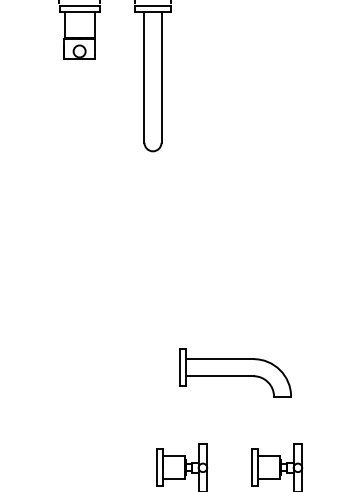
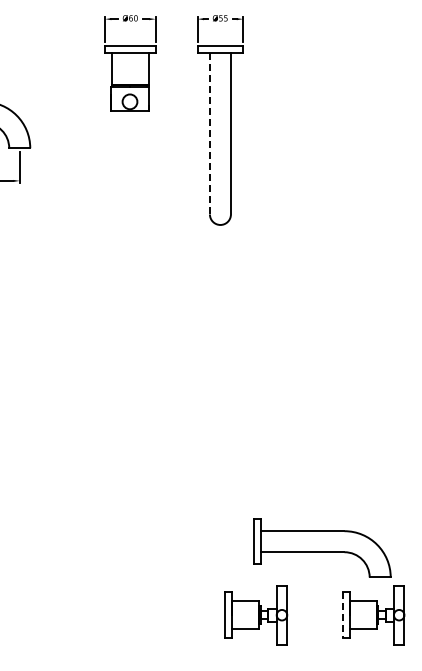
line: (144, 77) -> (209, 133), solid -> dashed
part: (235, 372) -> (322, 547), moved
line: (251, 467) -> (342, 614), solid -> dashed

